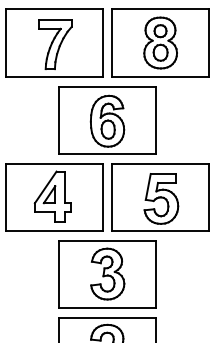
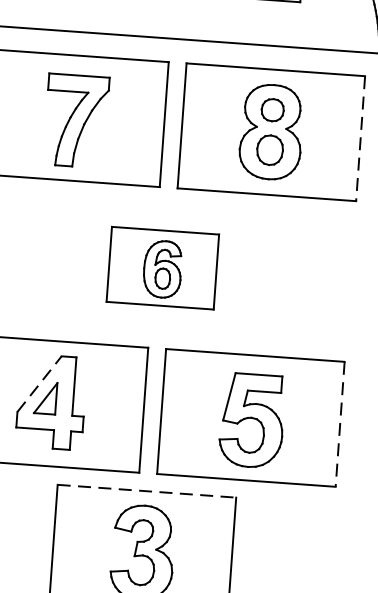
line: (208, 43) -> (359, 139), solid -> dashed
part: (107, 120) -> (162, 268), size x0.6
line: (46, 187) -> (40, 384), solid -> dashed
line: (208, 197) -> (339, 424), solid -> dashed
line: (108, 240) -> (148, 490), solid -> dashed

